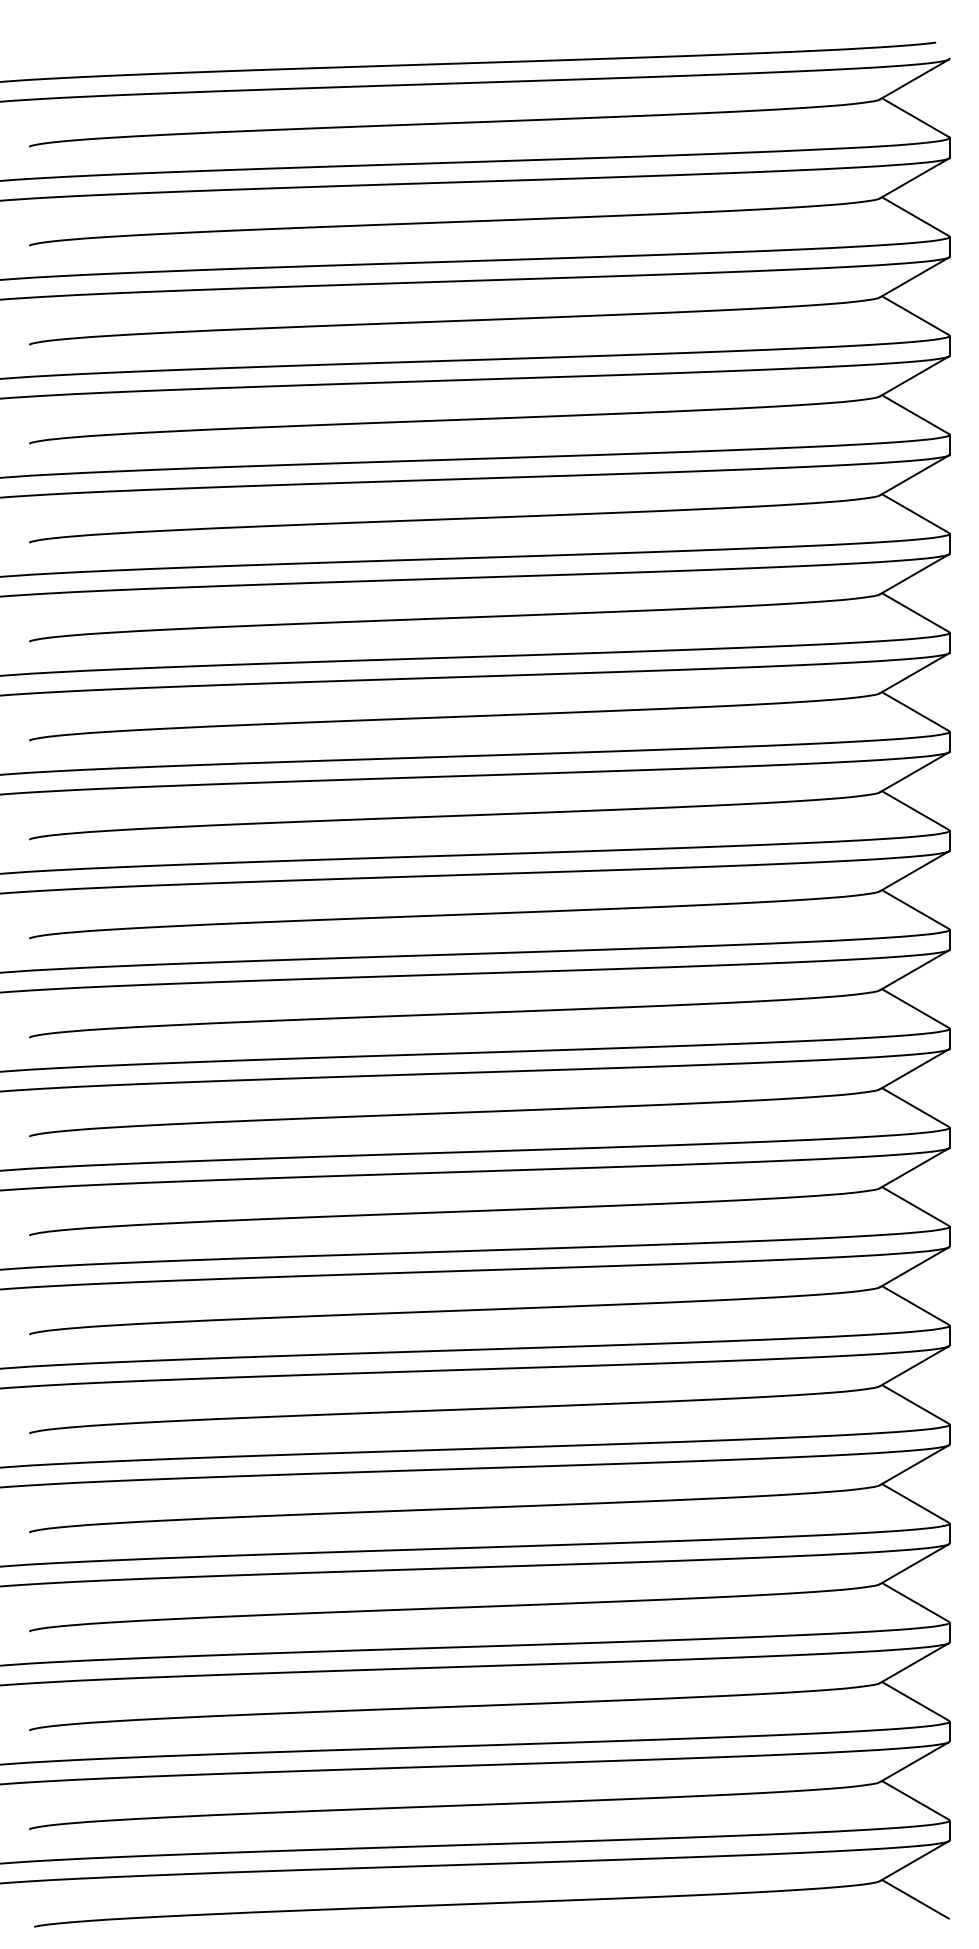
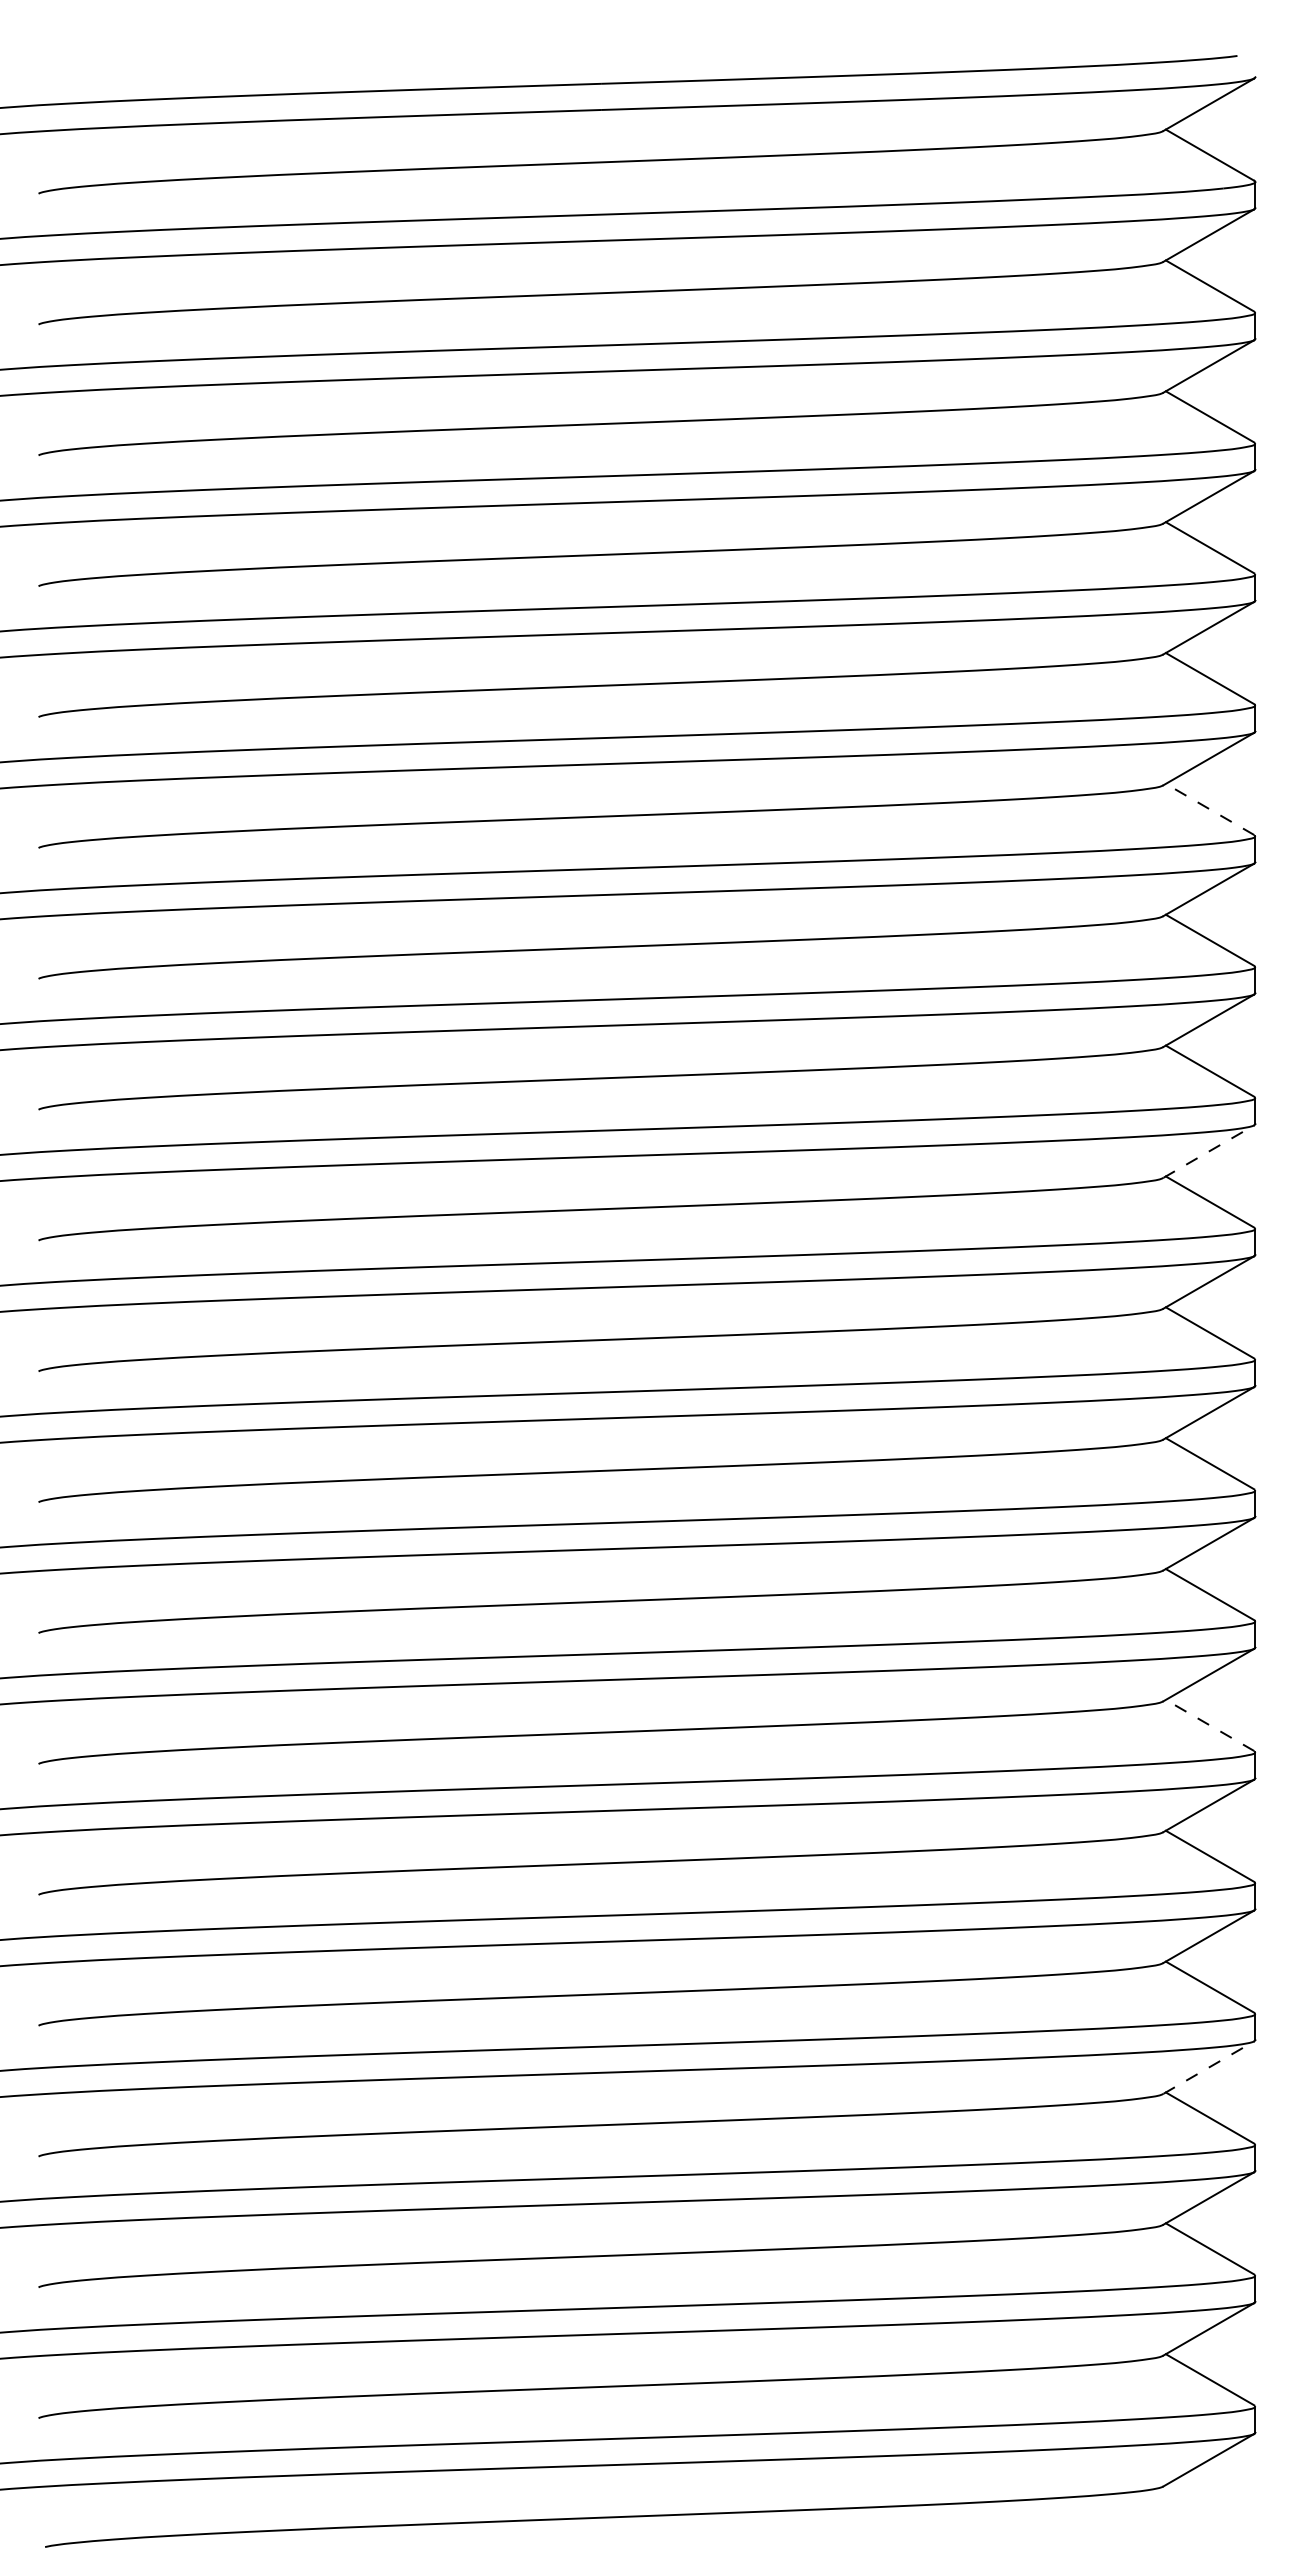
line: (914, 612) -> (1209, 809), solid -> dashed
line: (914, 871) -> (1209, 1151), solid -> dashed
line: (914, 1305) -> (1209, 1725), solid -> dashed
line: (914, 1564) -> (1209, 2067), solid -> dashed
line: (914, 1899) -> (1209, 2510), removed

